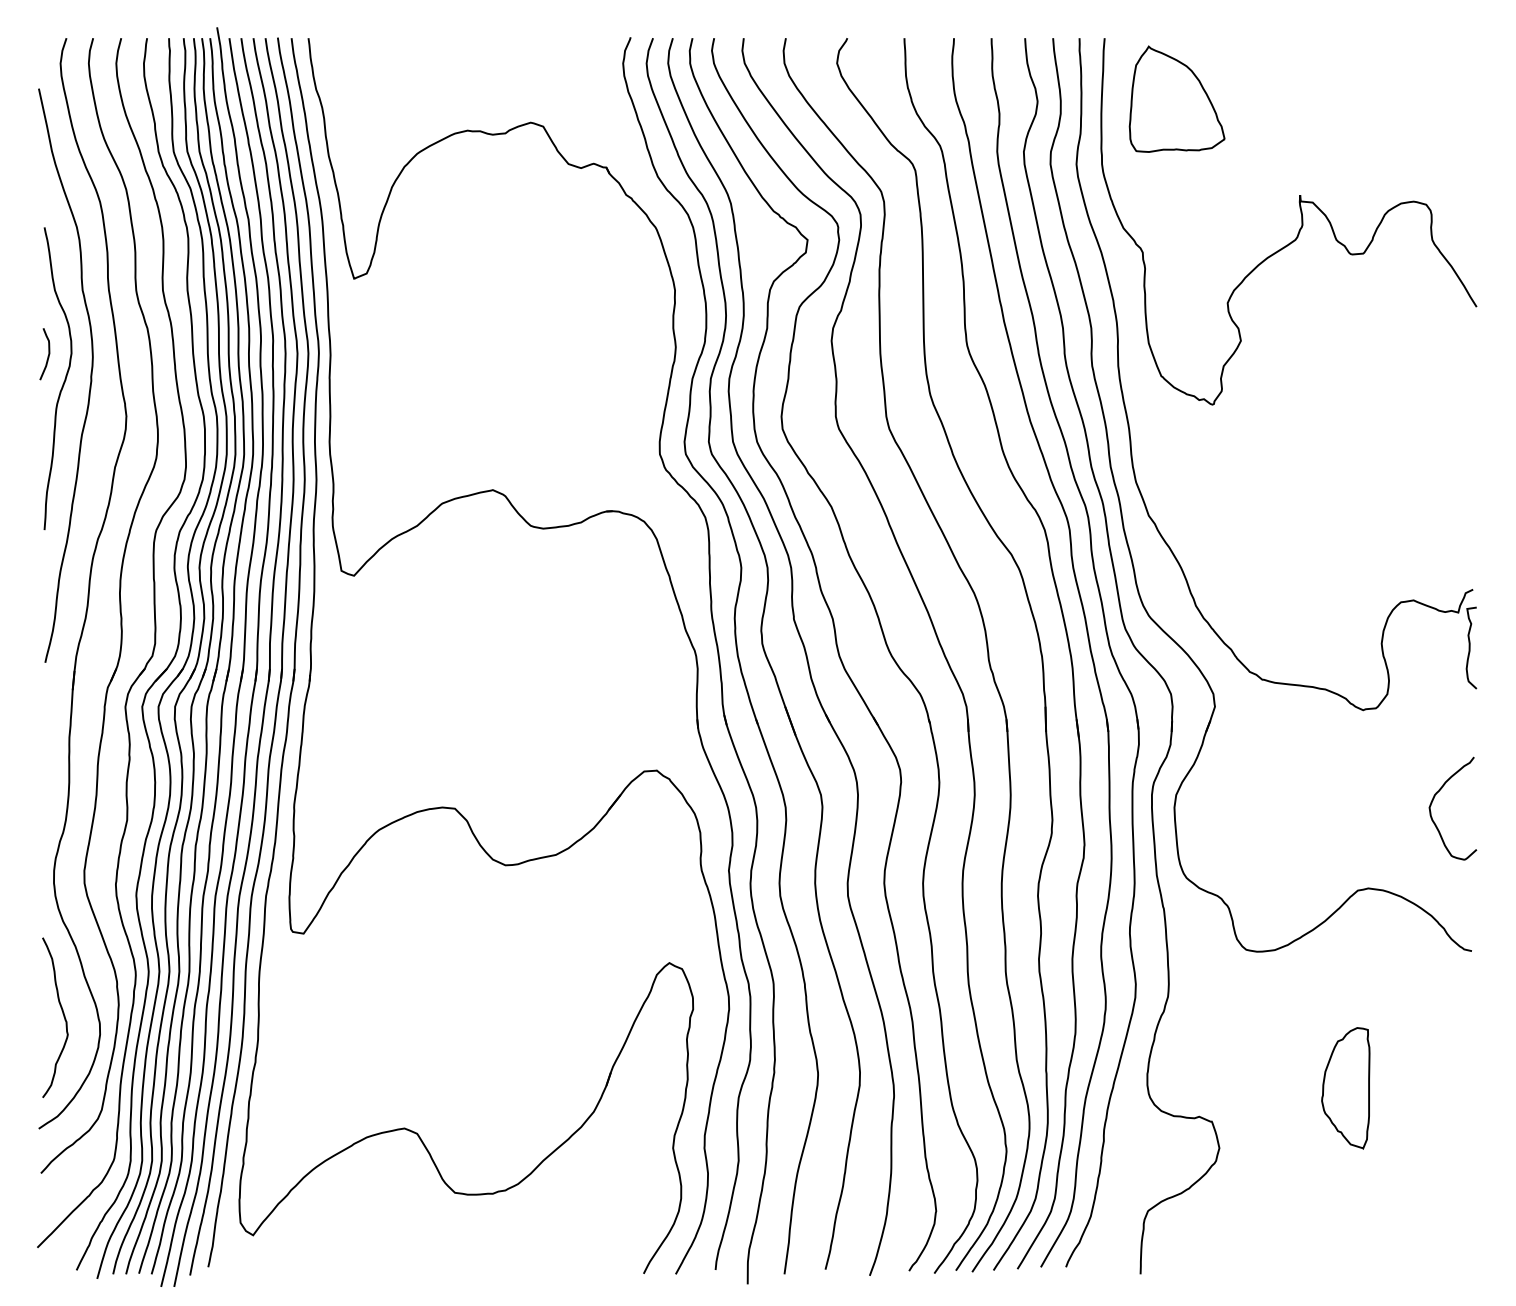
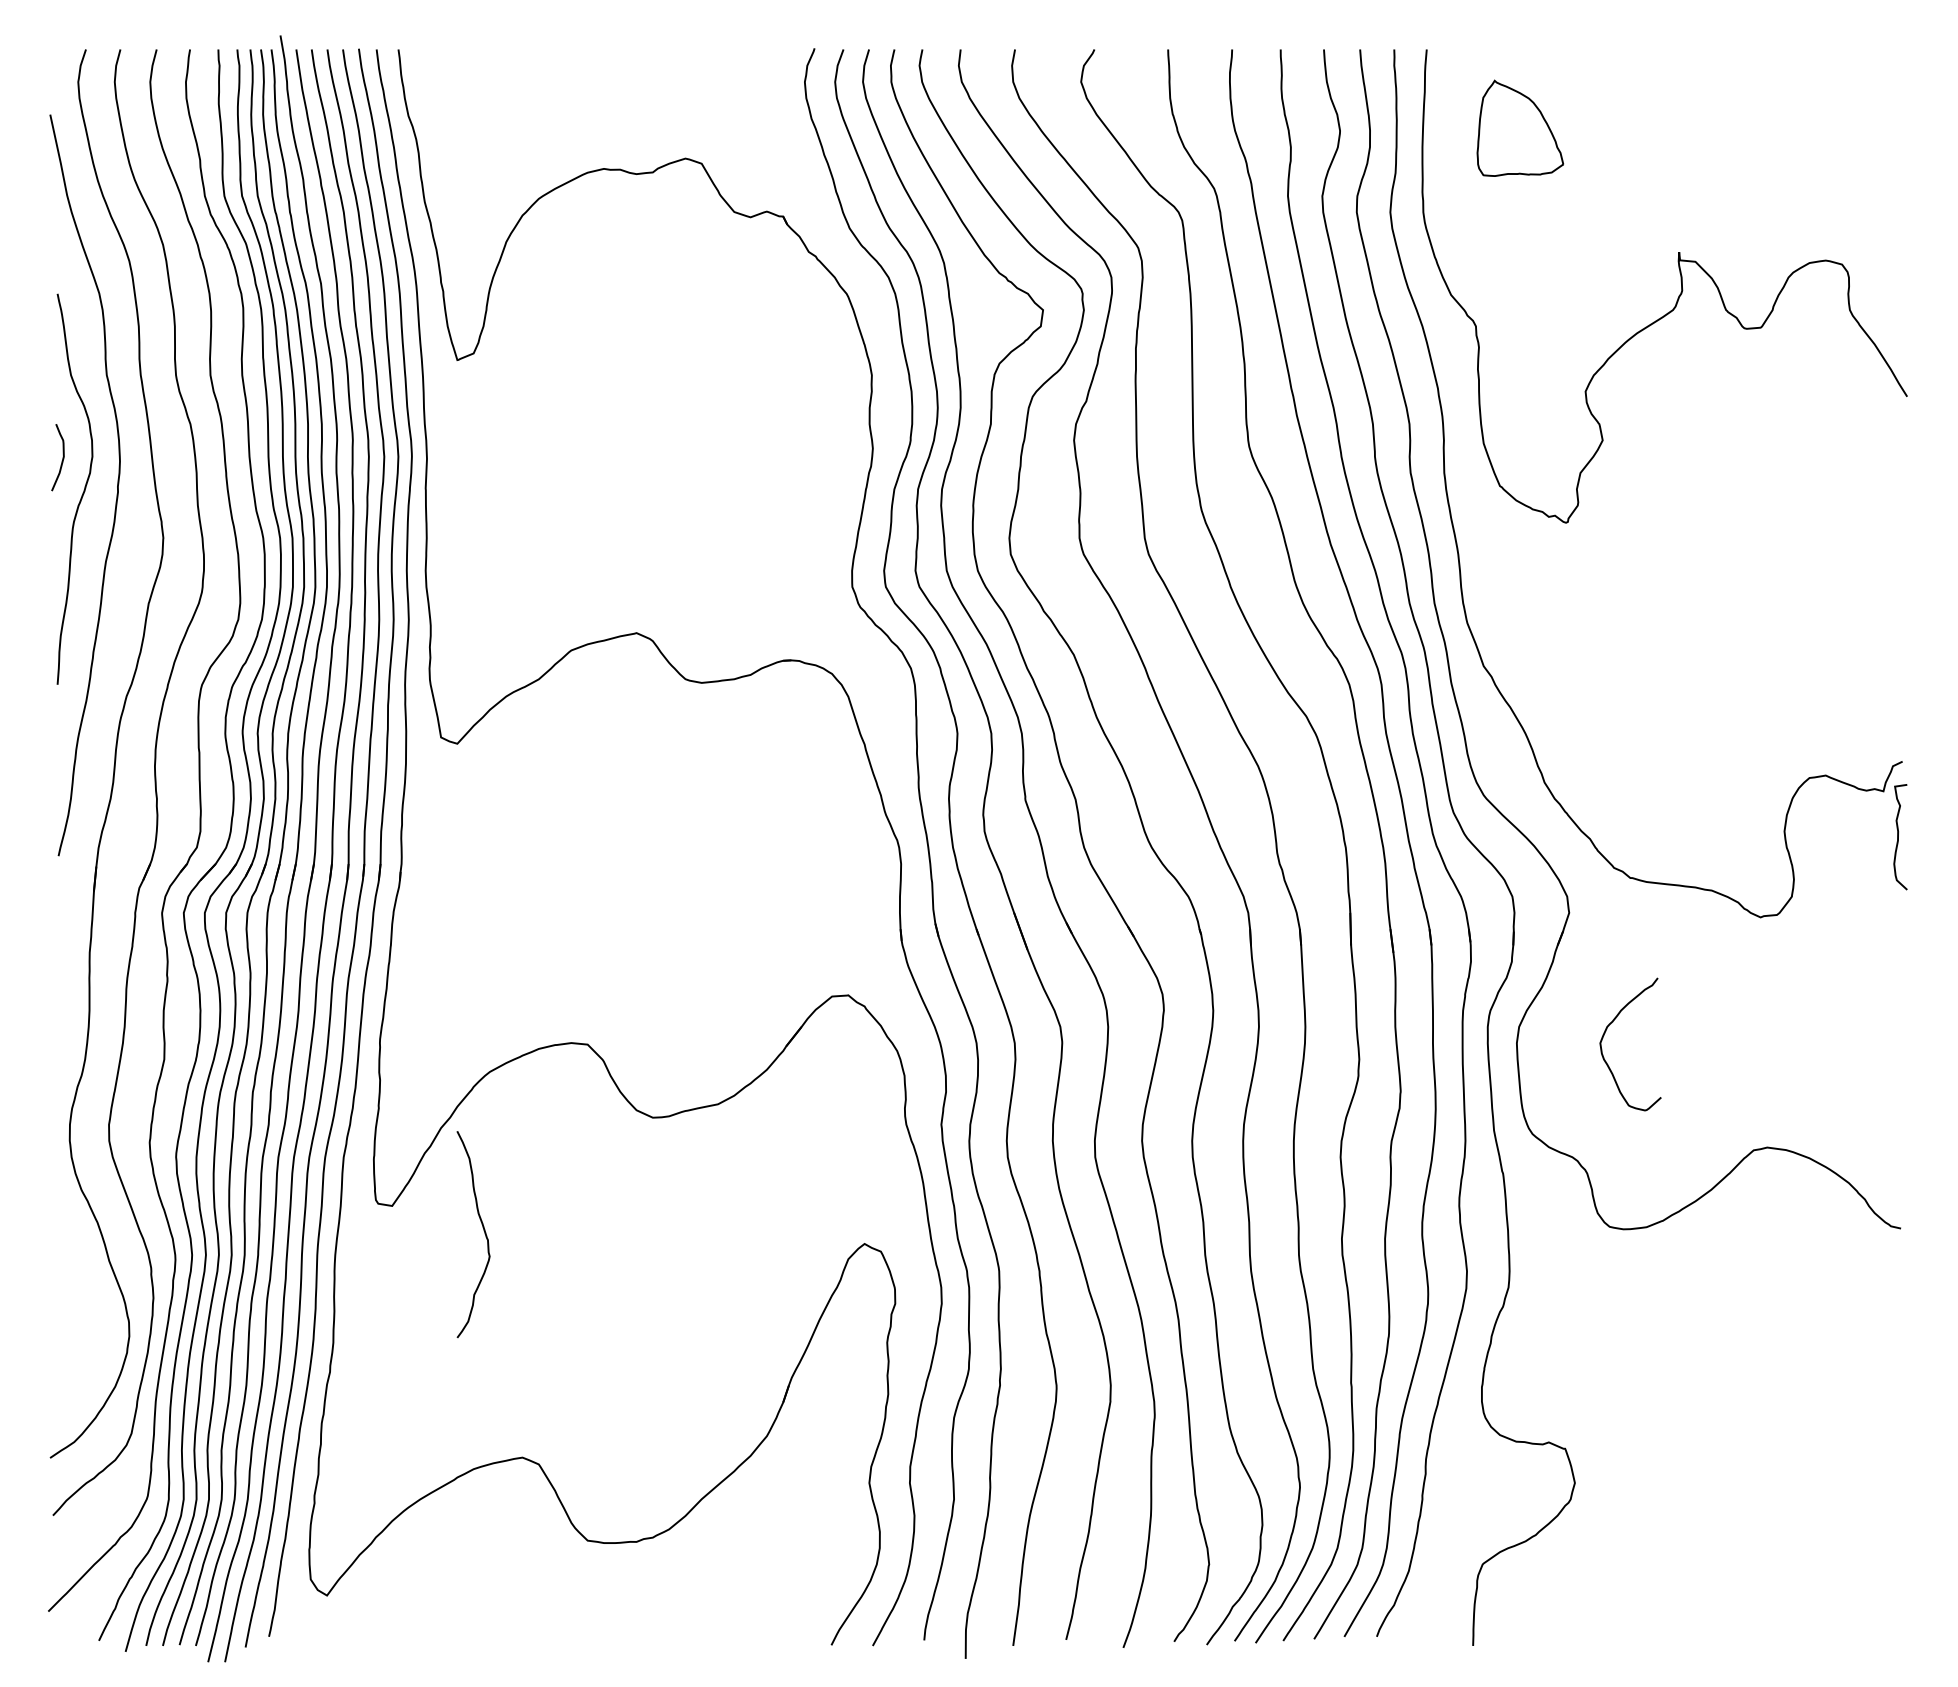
part: (1177, 99) -> (1520, 128), size x0.7
curve: (1434, 798) -> (1606, 1031), moved
curve: (63, 1014) -> (483, 1230), moved
part: (1345, 1088) -> (1737, 1405), removed

